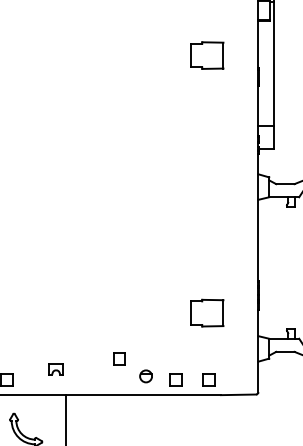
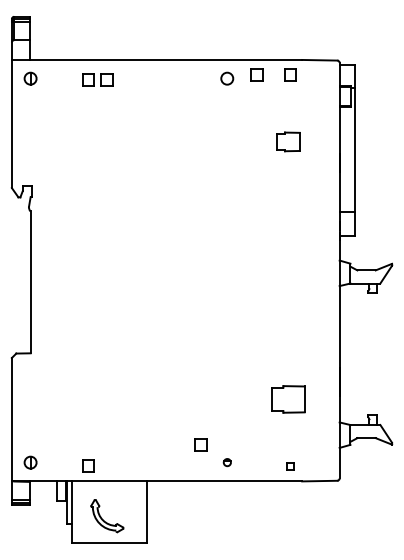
part: (207, 55) -> (288, 141), size x0.7
part: (55, 369) -> (136, 455), removed
part: (146, 376) -> (227, 462), size x0.6
part: (175, 379) -> (256, 465), removed
part: (209, 379) -> (290, 465), size x0.6

